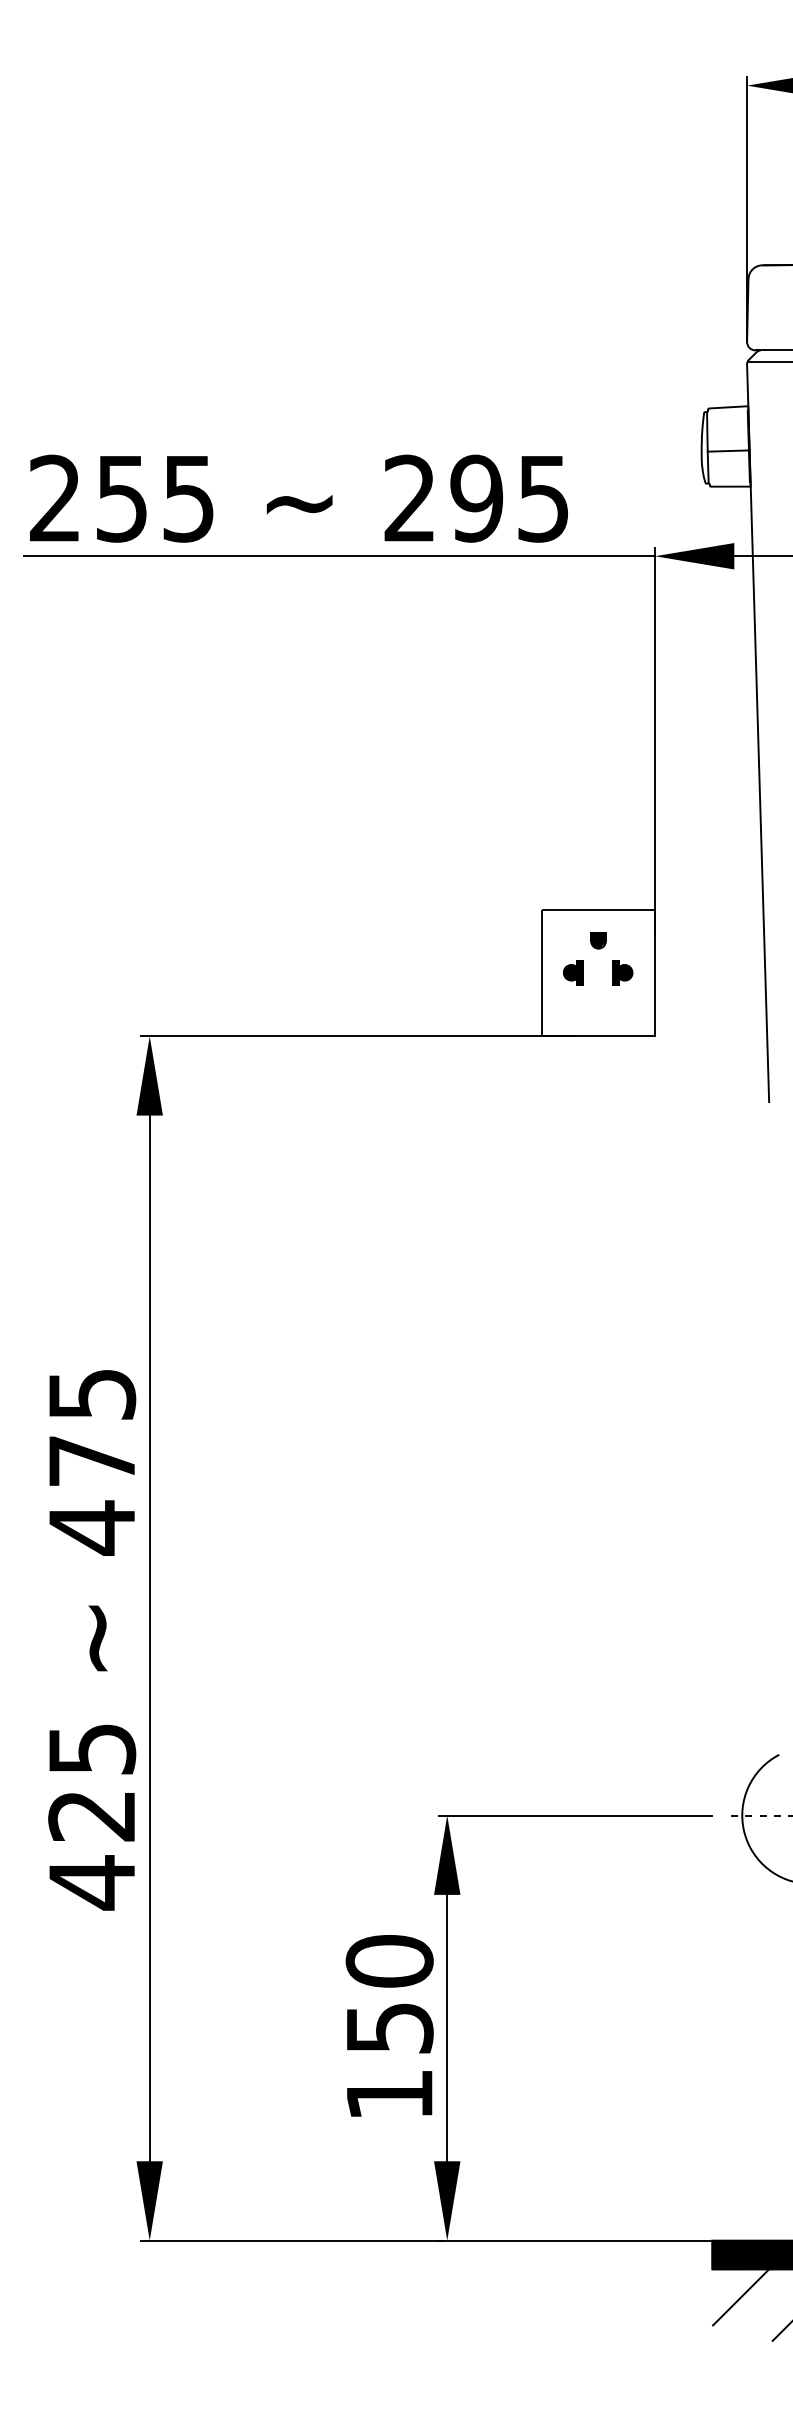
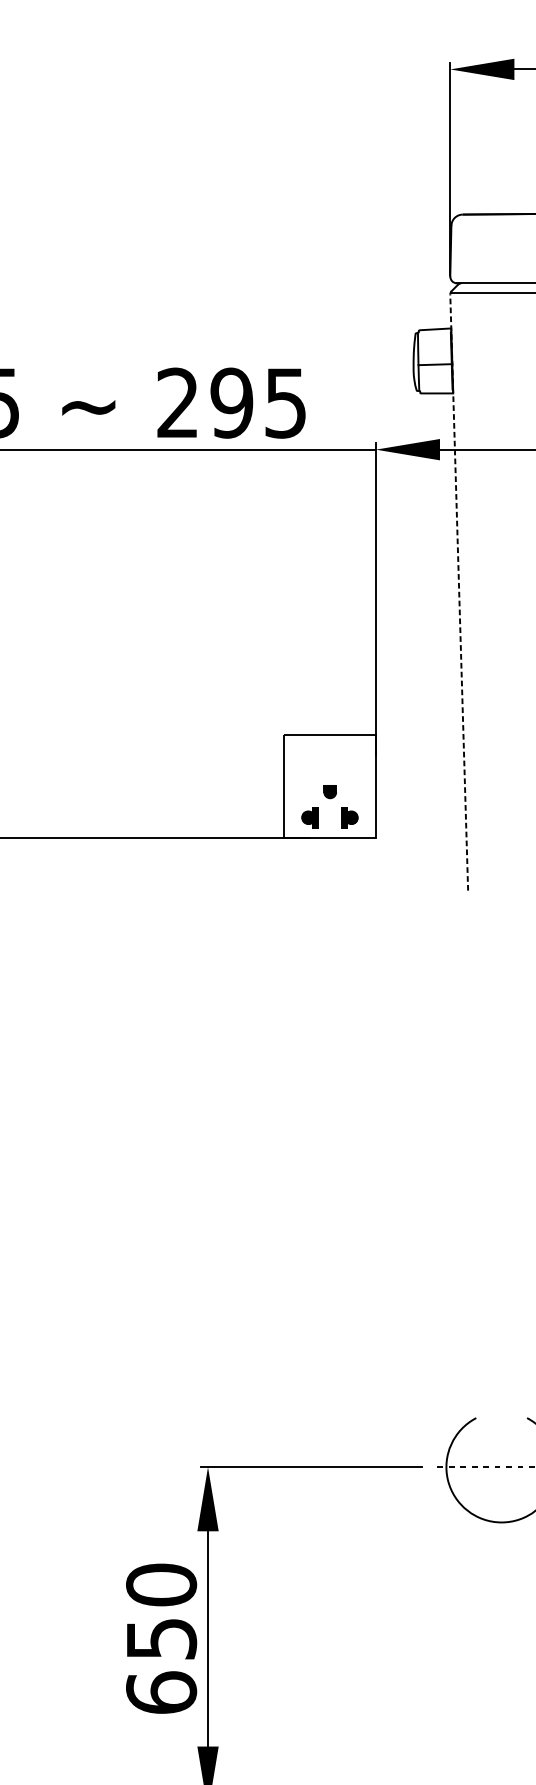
line: (758, 732) -> (459, 592), solid -> dashed
part: (598, 949) -> (330, 798), moved
text: (389, 2094) -> (161, 1692), 150 -> 650

